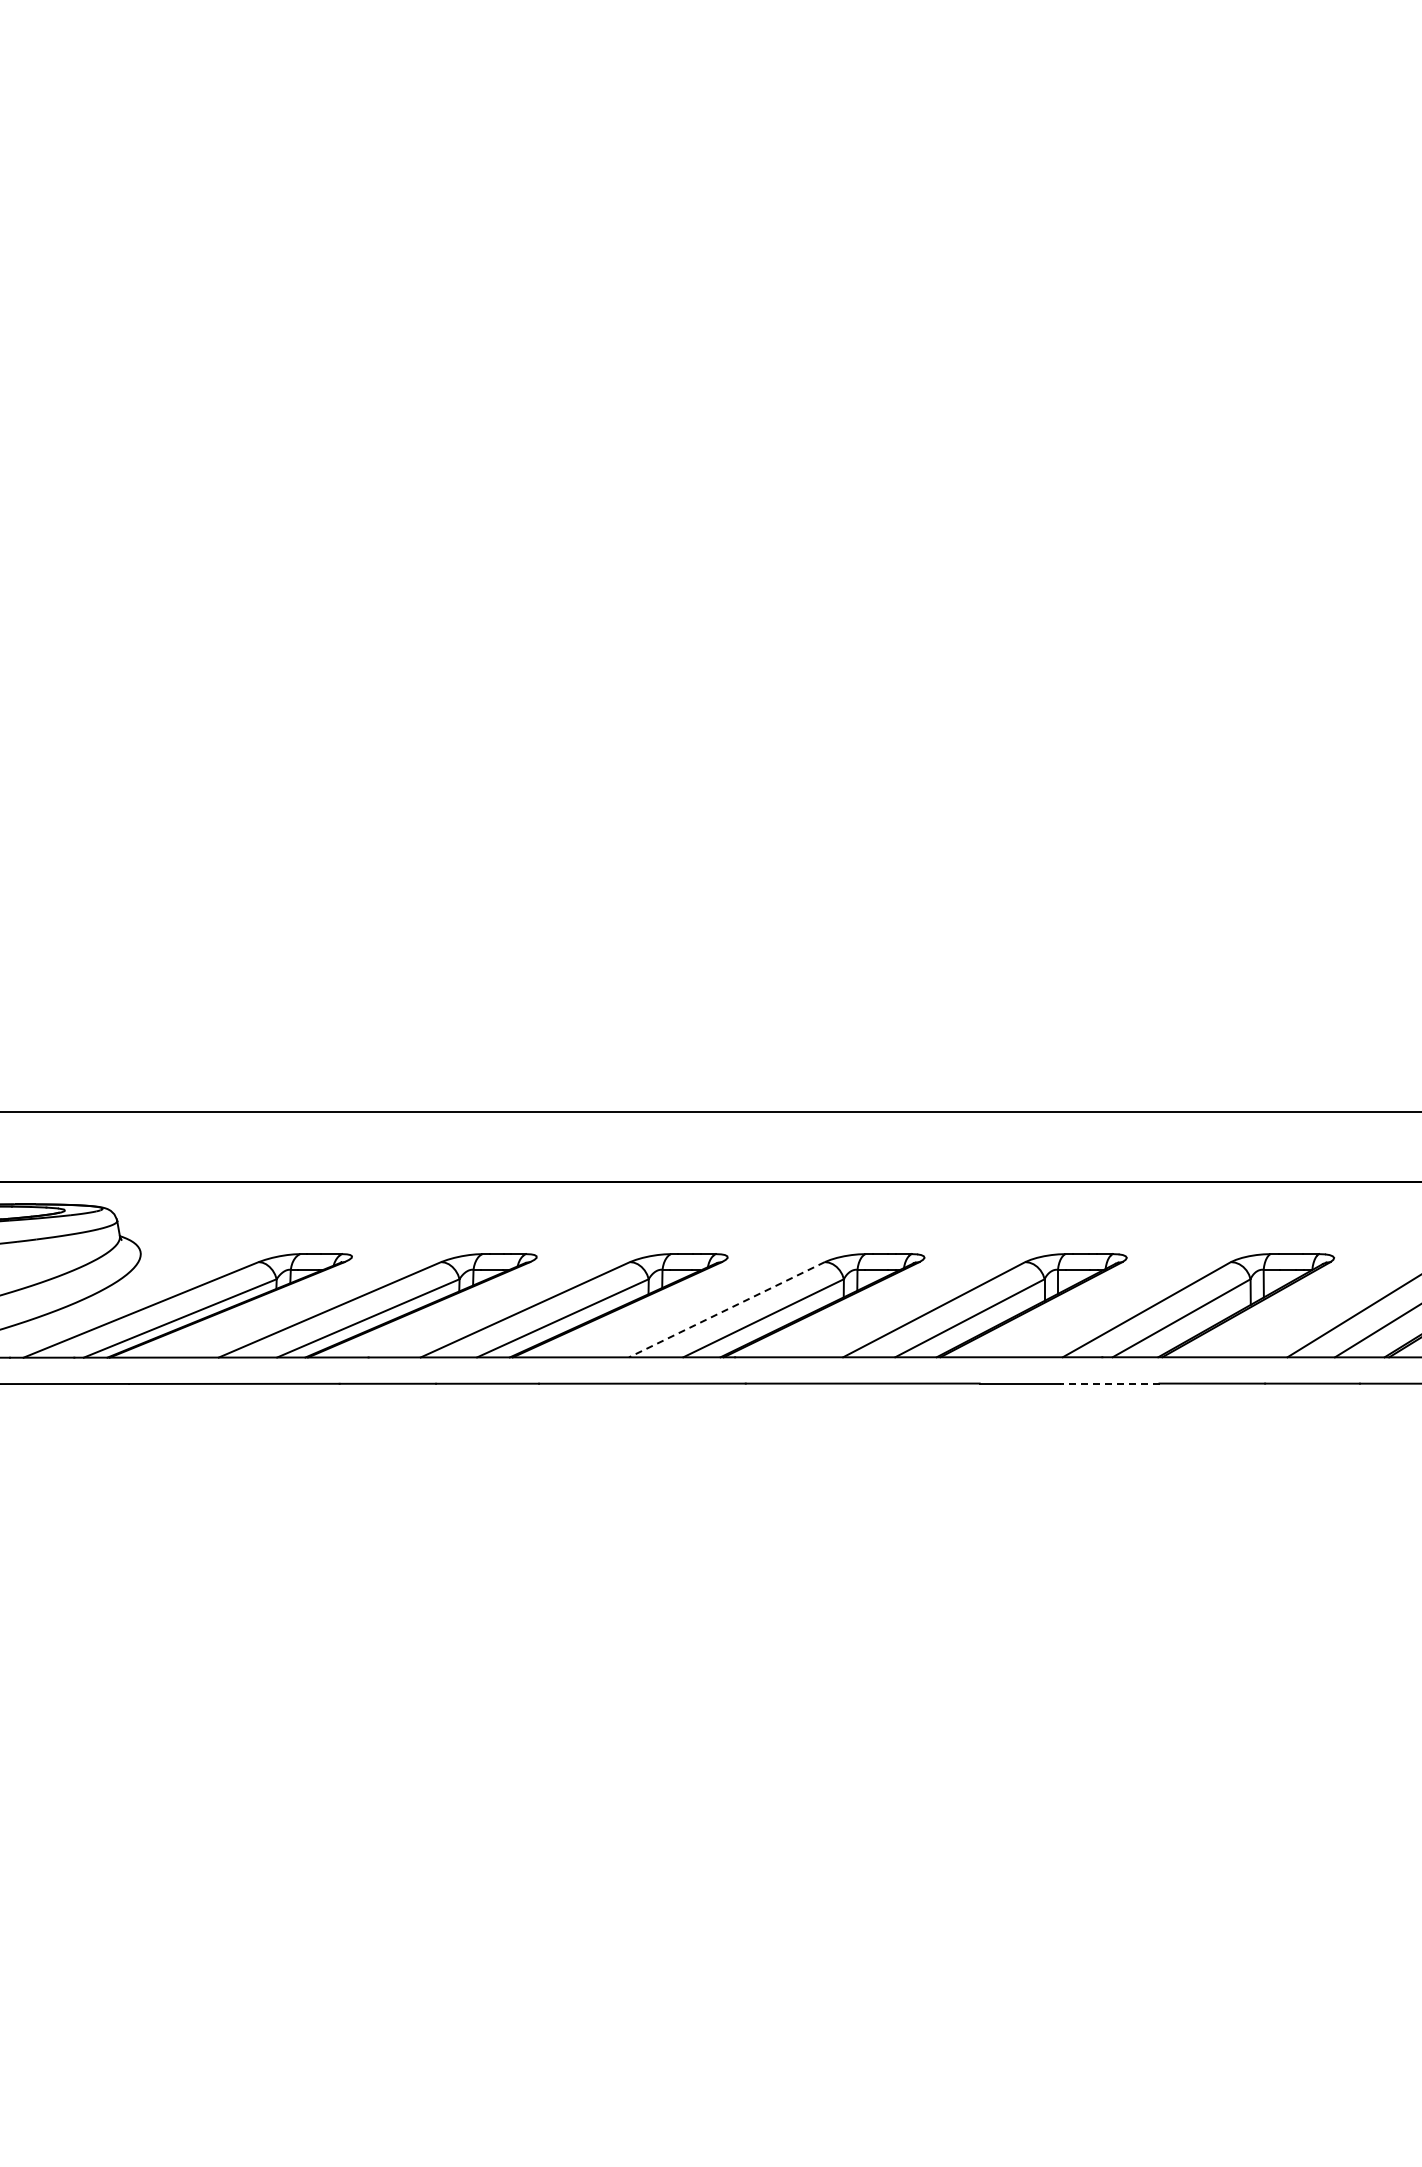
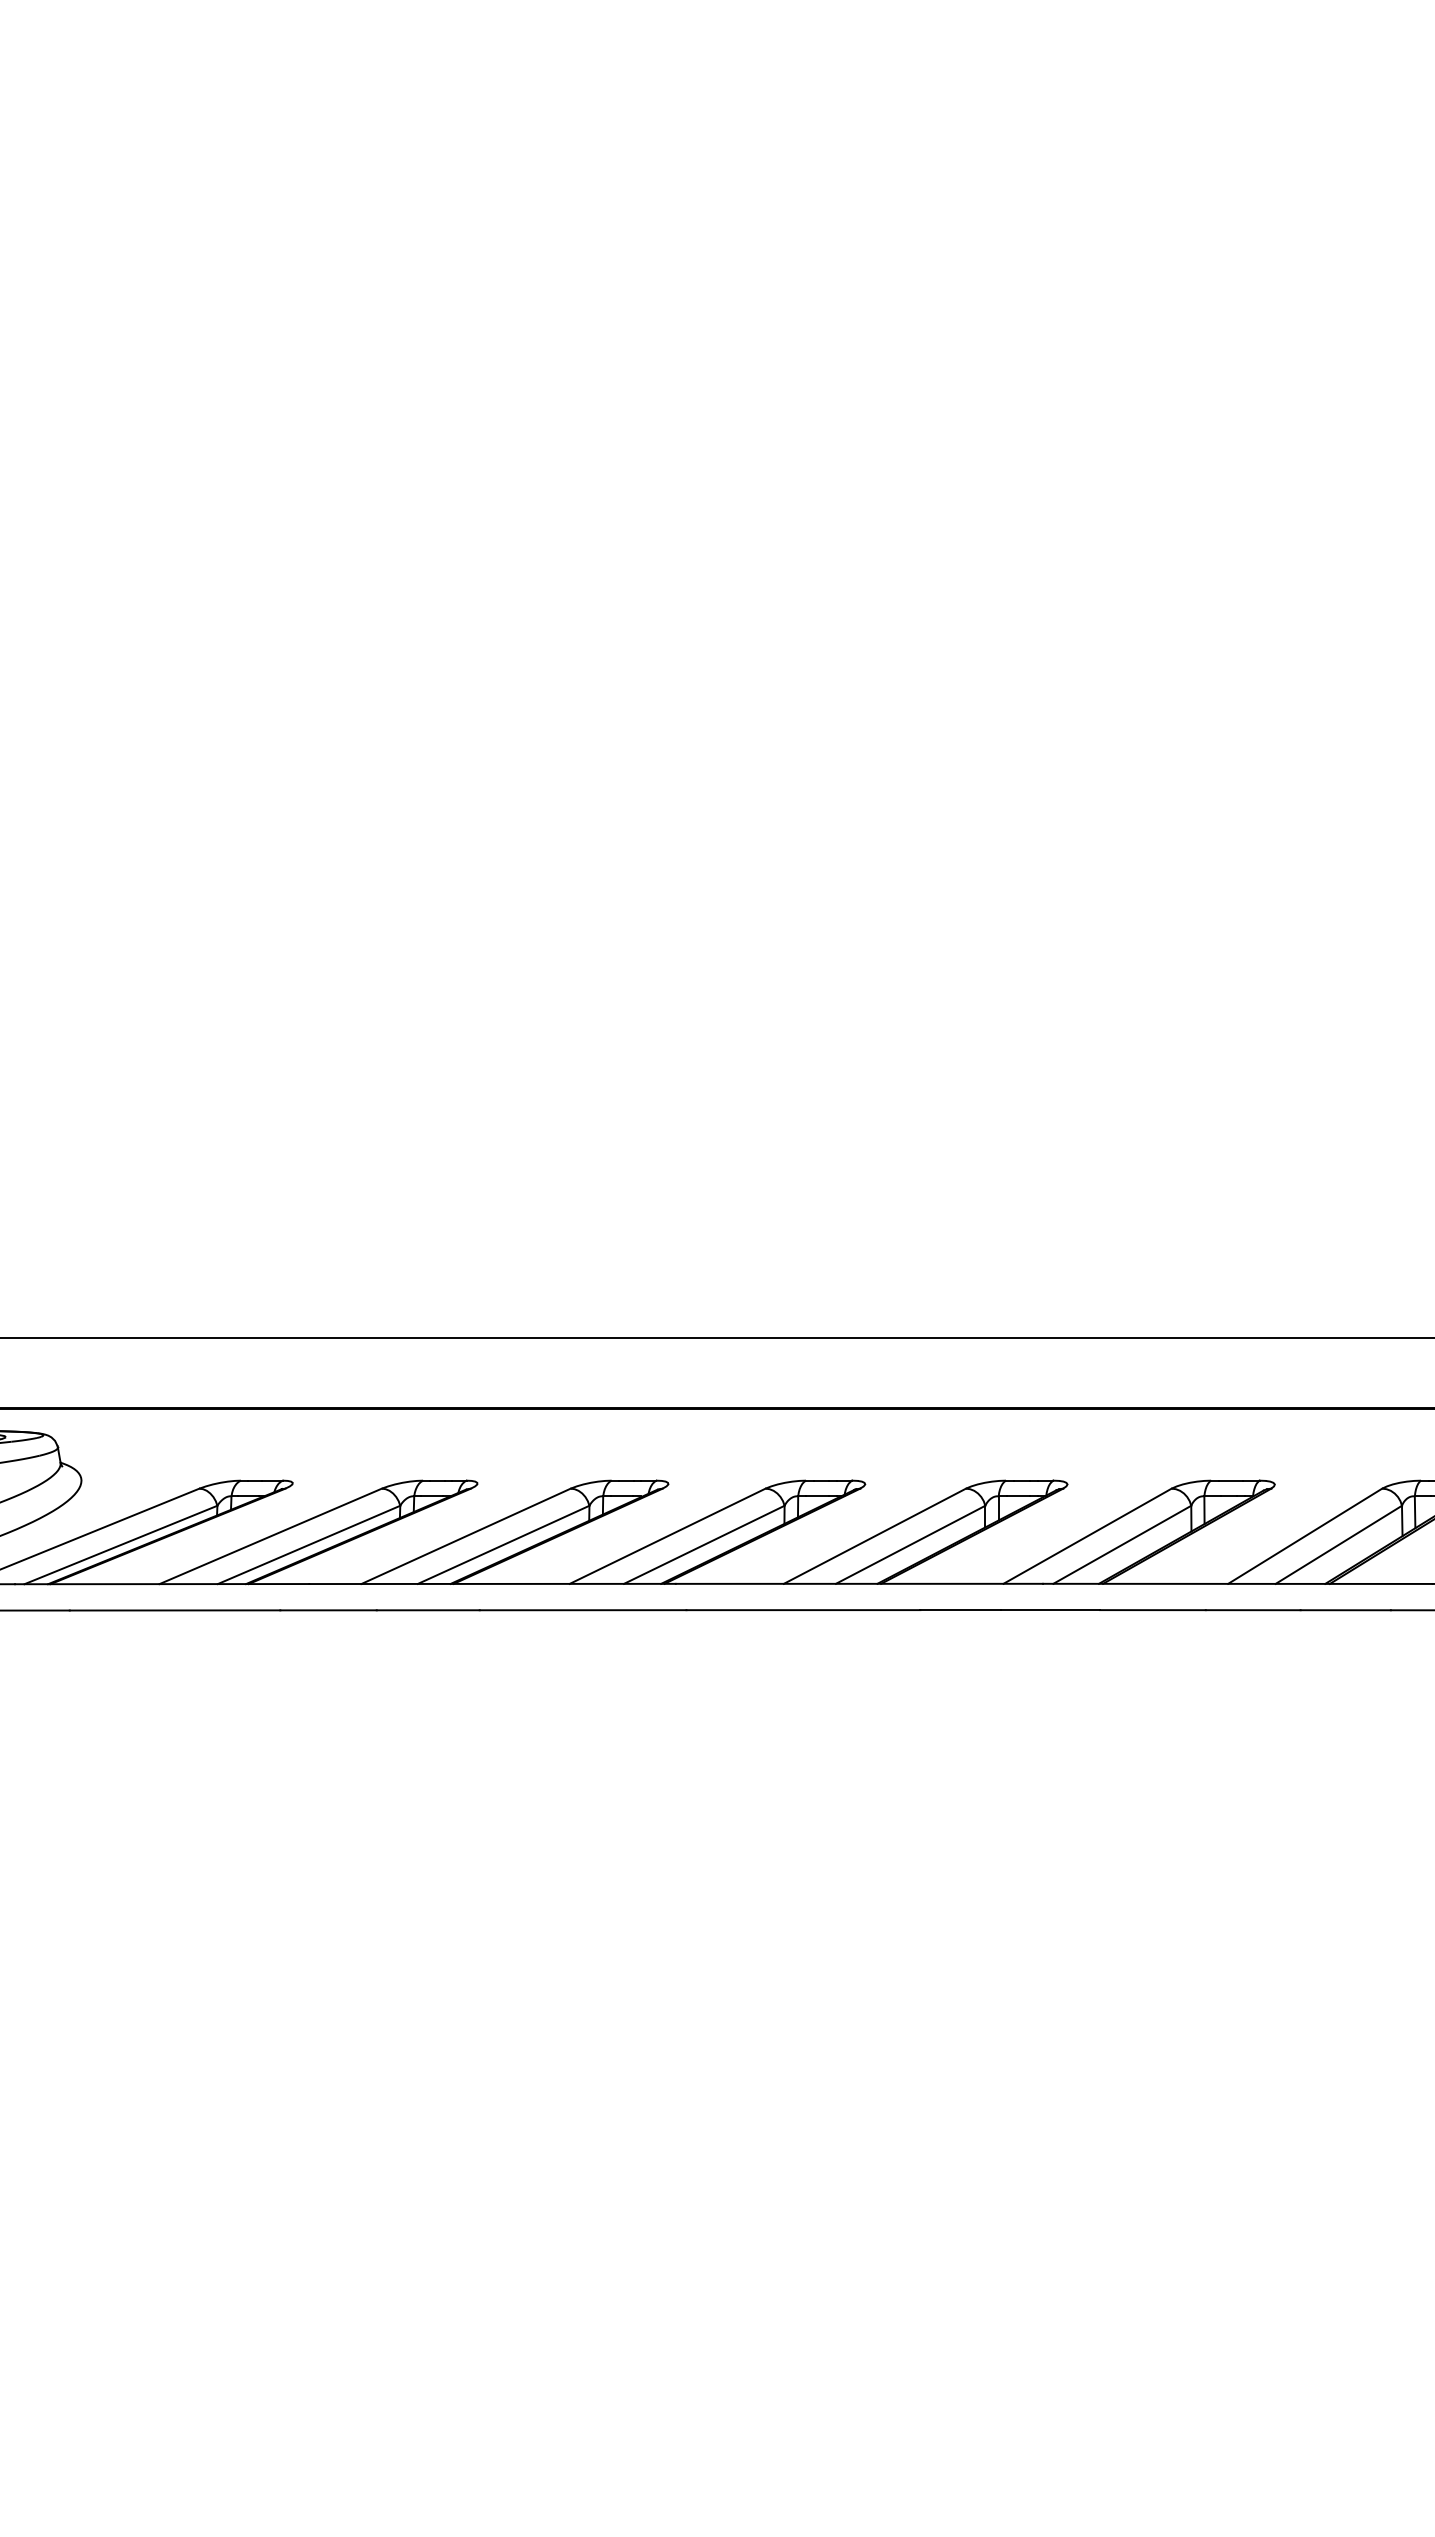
line: (726, 1309) -> (667, 1536), dashed -> solid
line: (1109, 1383) -> (1050, 1610), dashed -> solid

